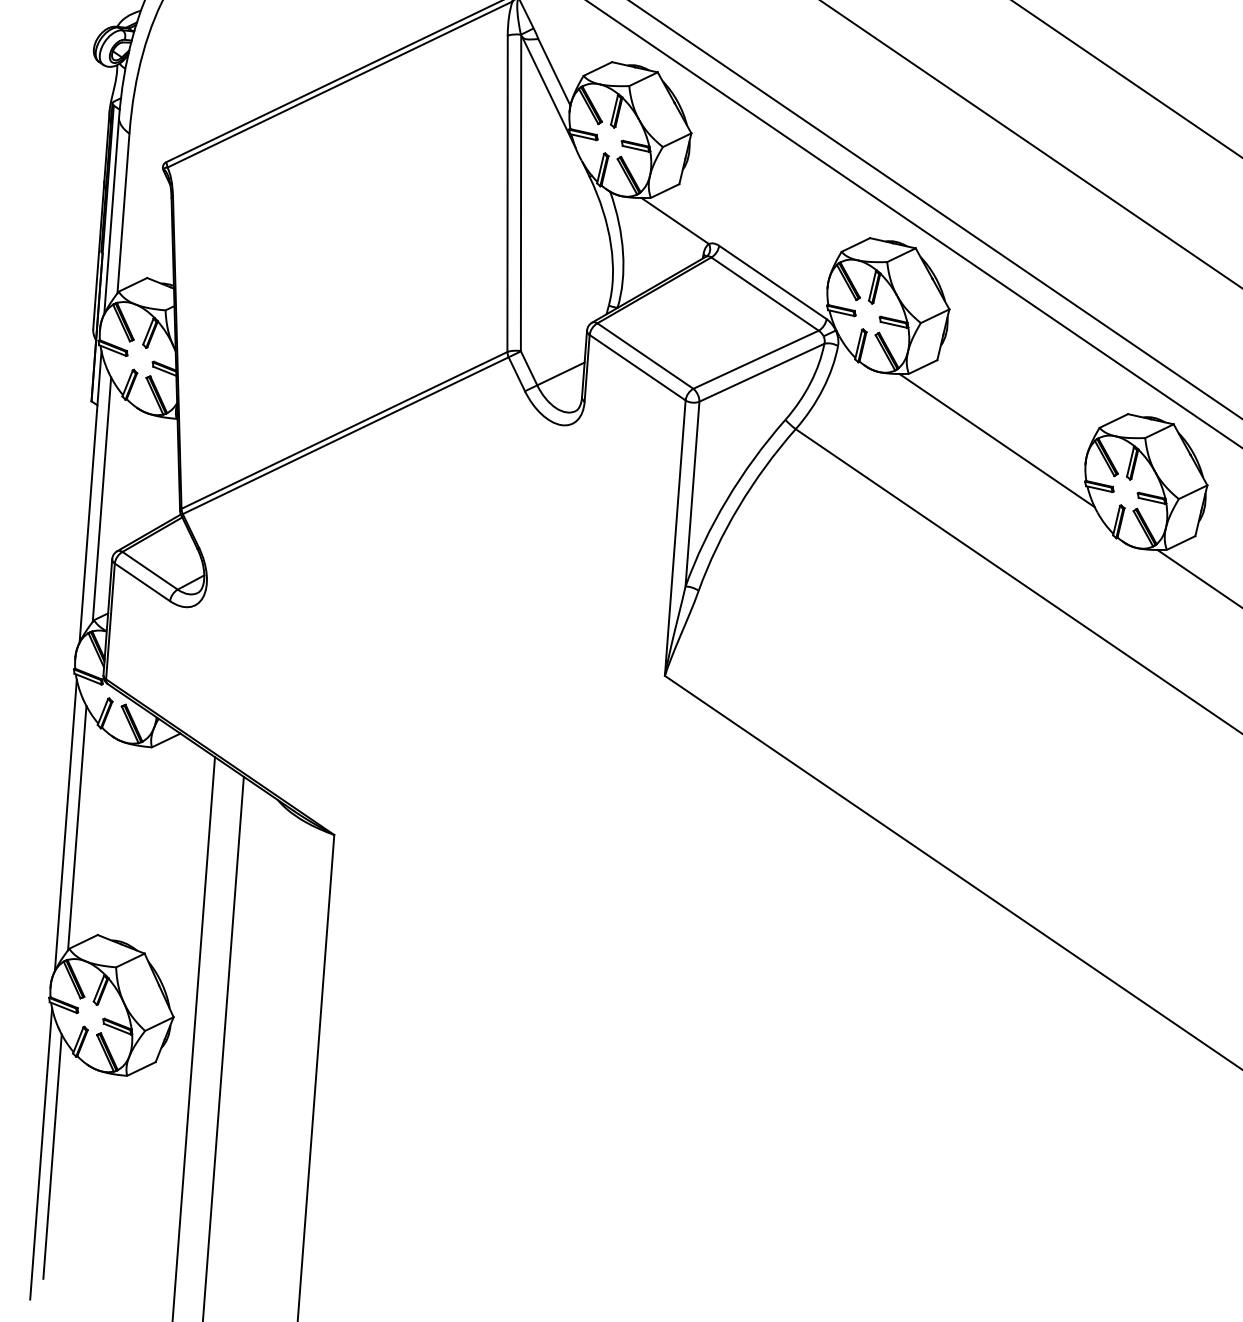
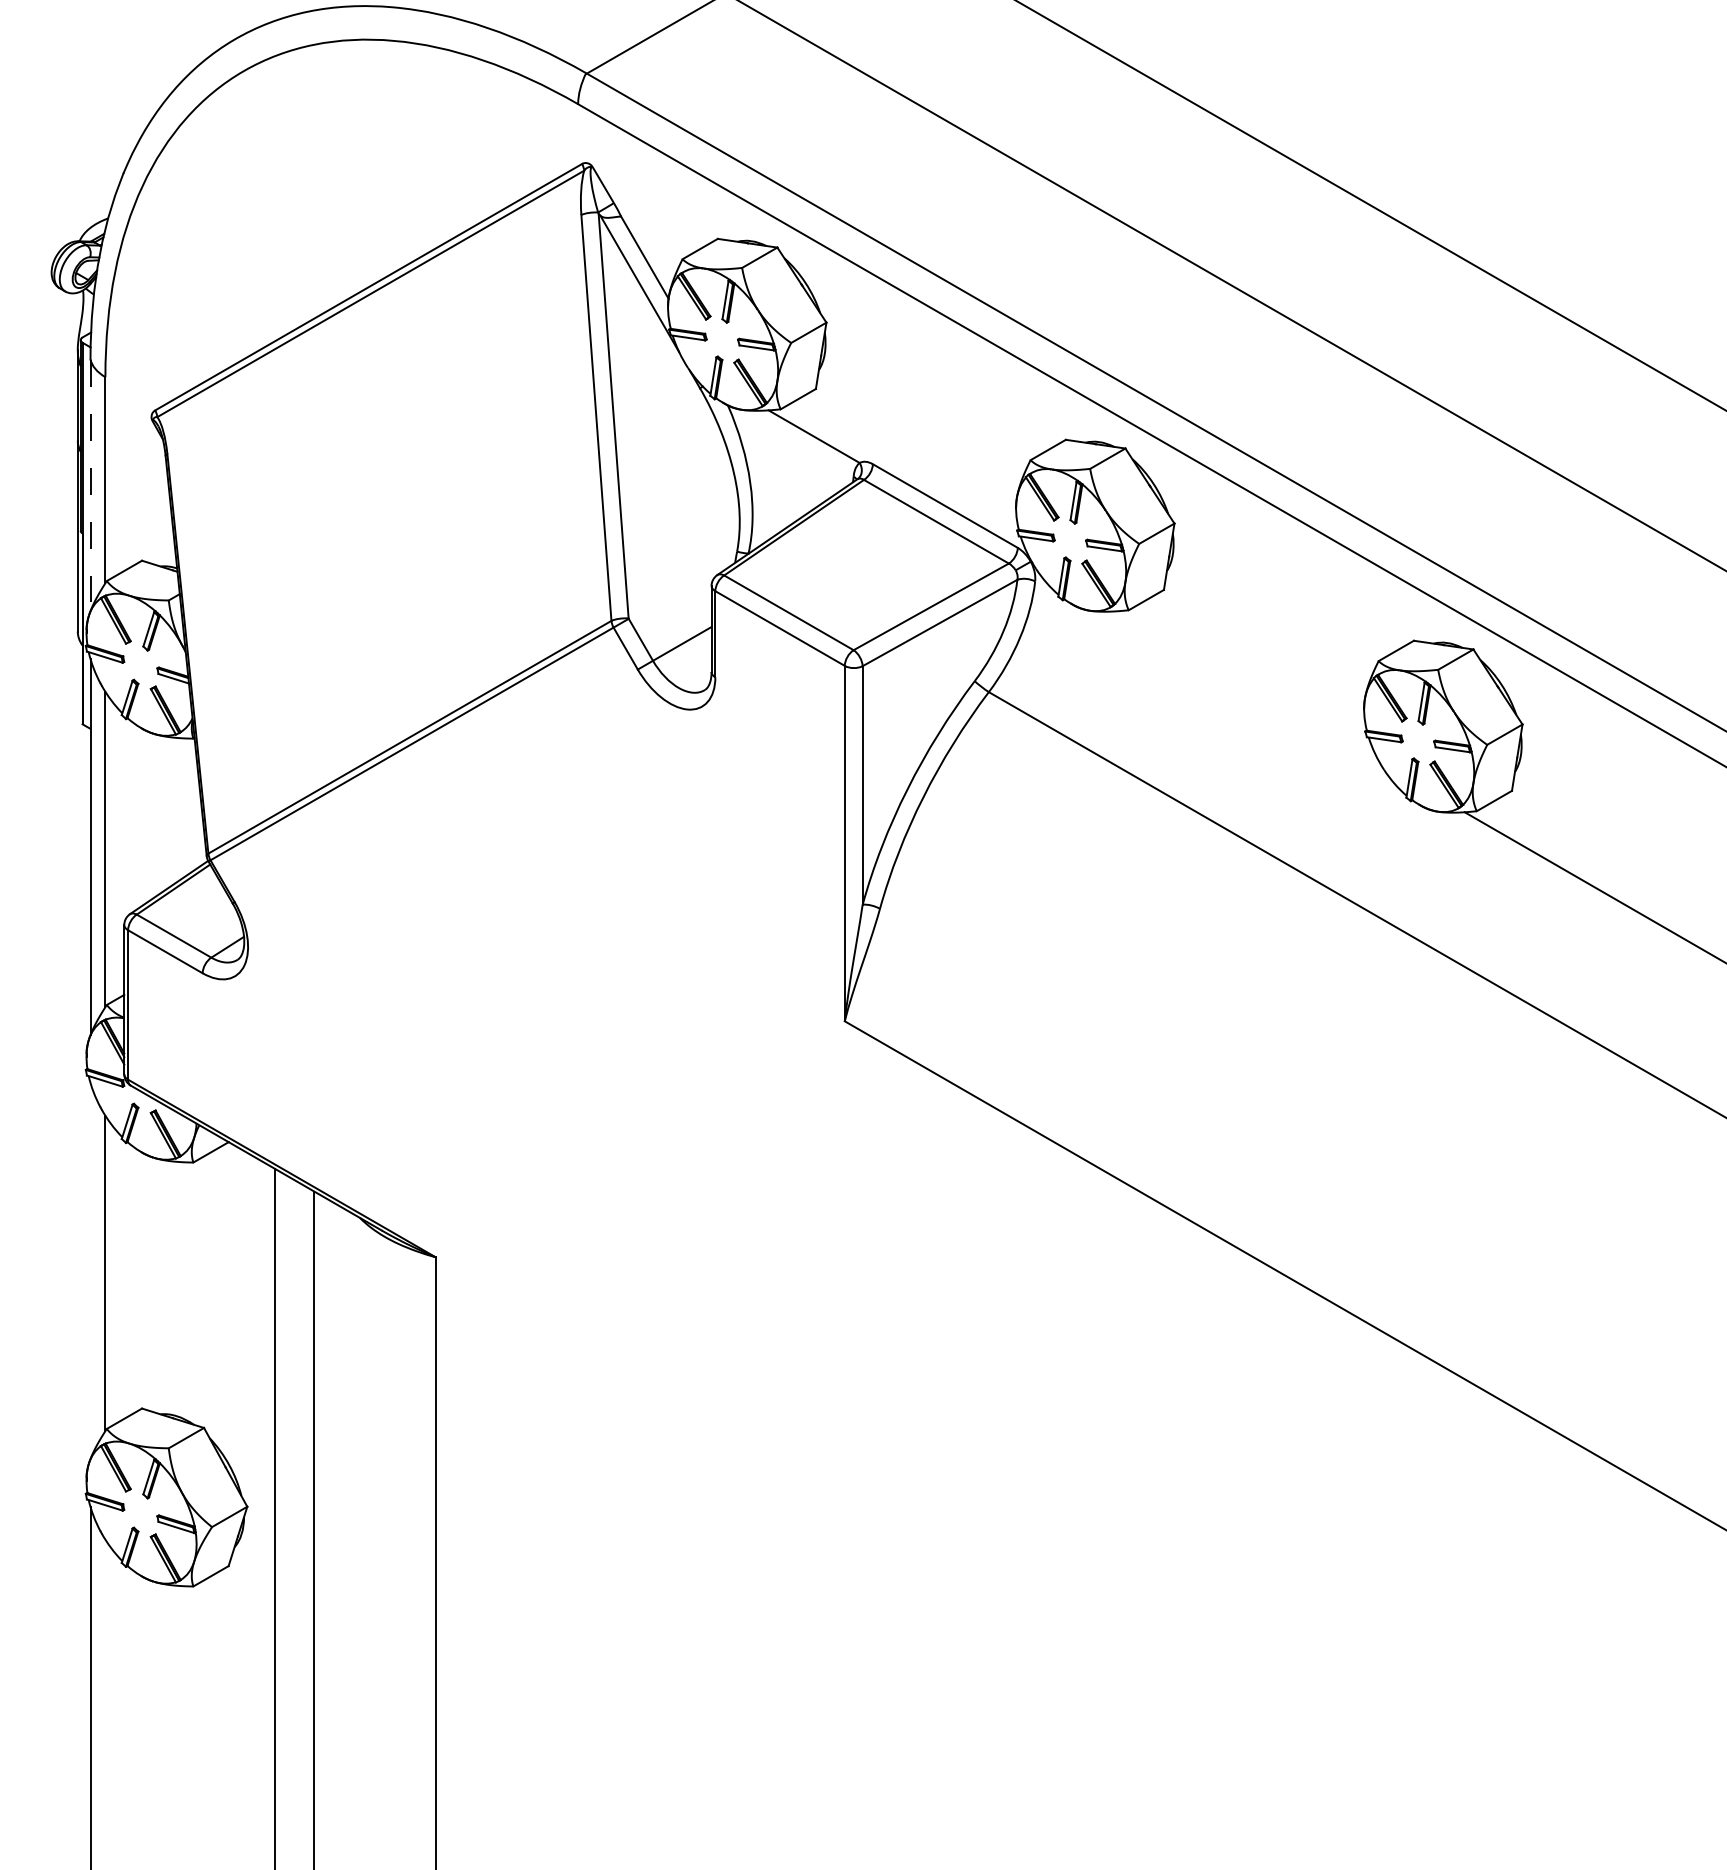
line: (111, 217) -> (90, 486), solid -> dashed
line: (997, 440) -> (1248, 687), removed
line: (65, 825) -> (90, 1271), removed
line: (52, 1156) -> (105, 1697), removed

